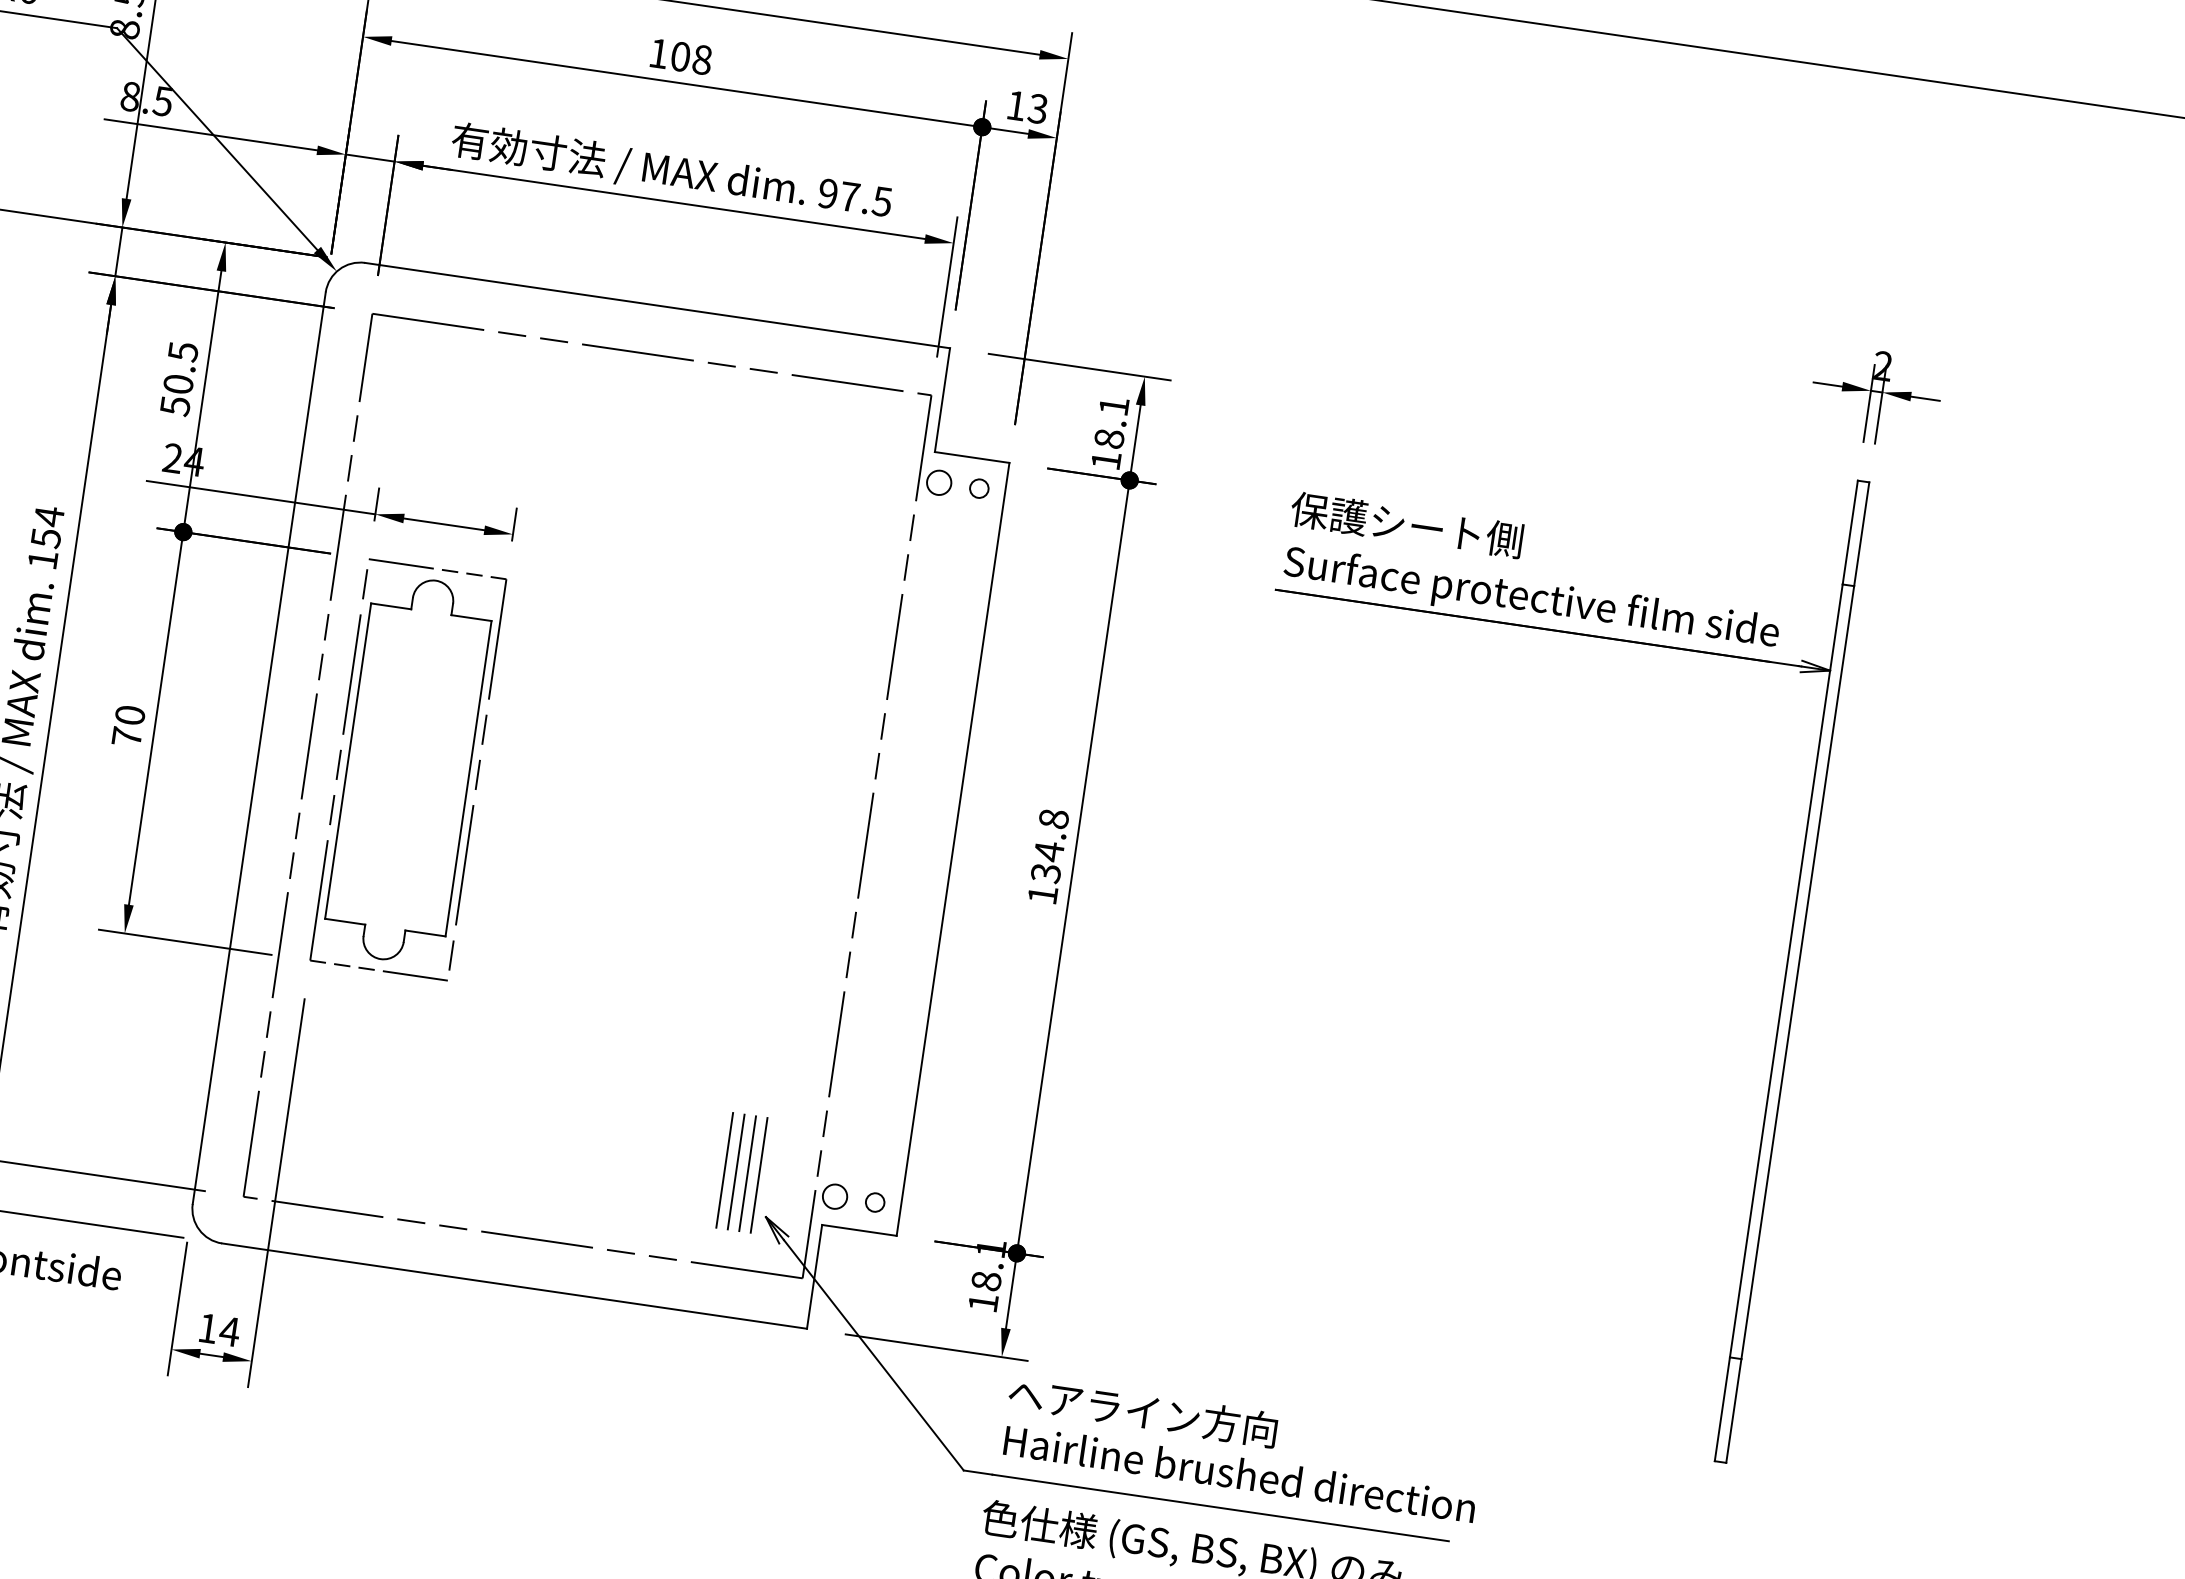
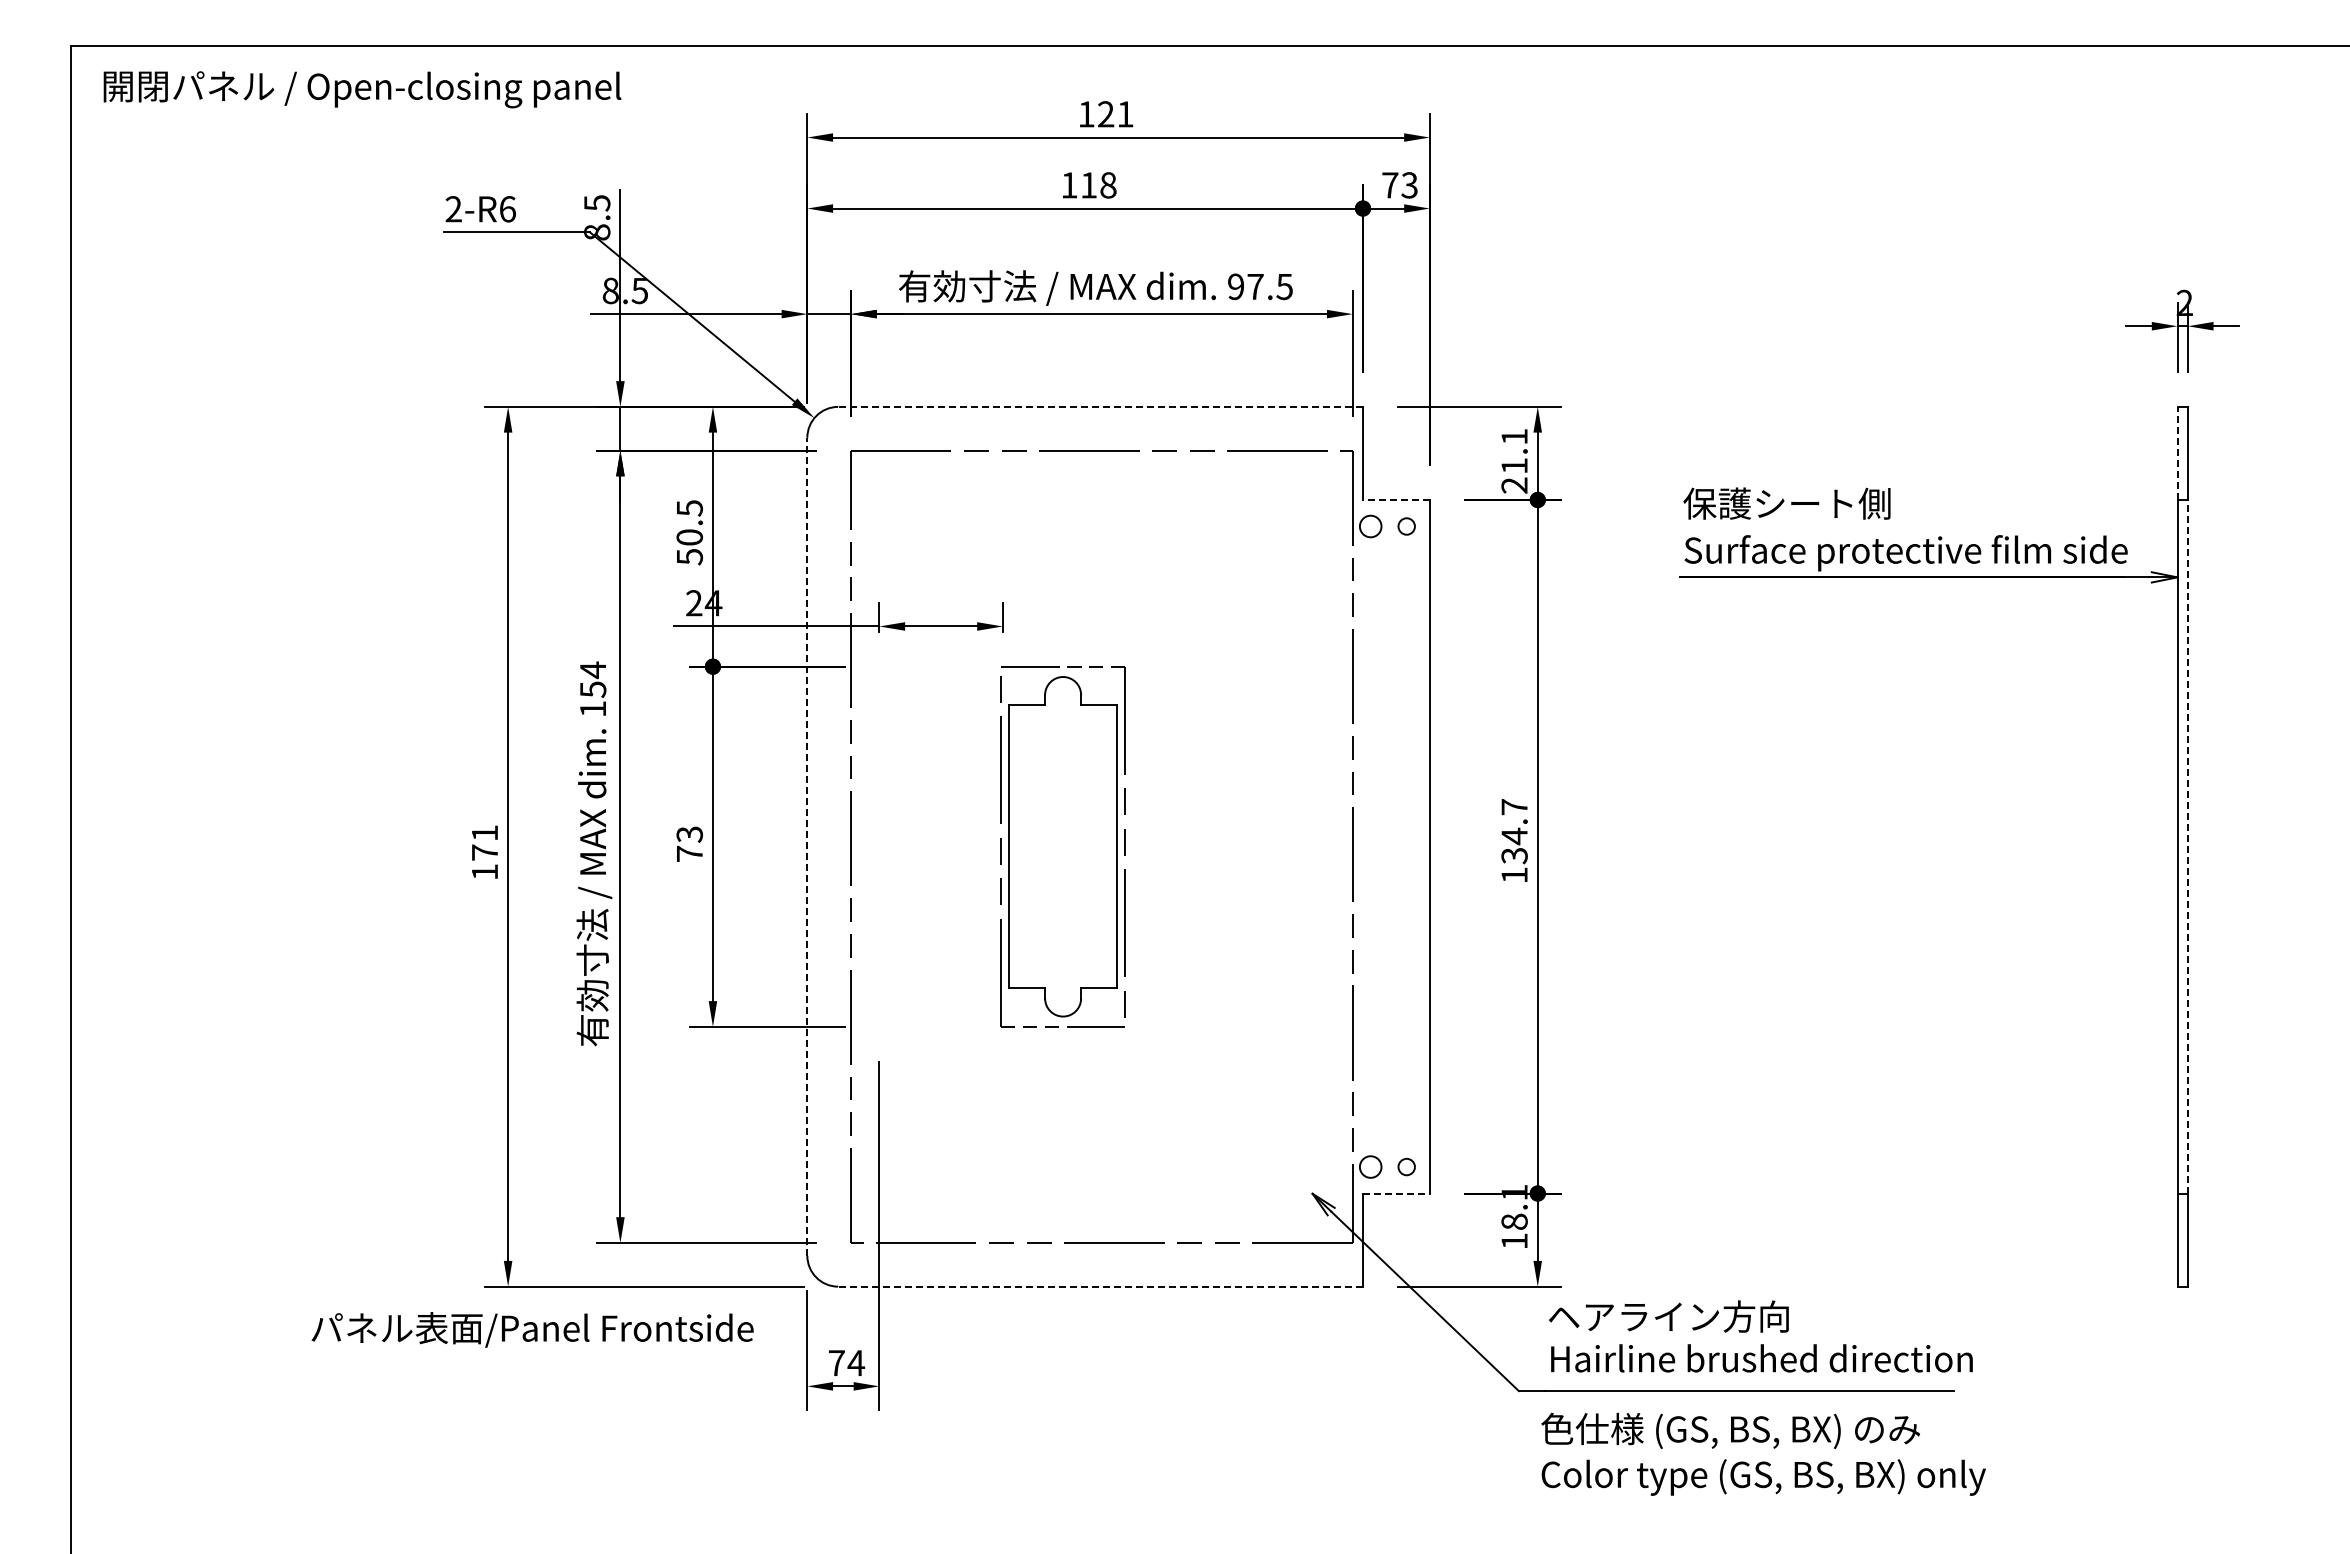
text: (681, 57) -> (1089, 185), 108 -> 118
text: (1016, 105) -> (1390, 185), 13 -> 73
line: (657, 305) -> (1100, 406), solid -> dashed
text: (1107, 449) -> (1514, 475), 18.1 -> 21.1
line: (971, 457) -> (1395, 500), solid -> dashed
line: (1850, 532) -> (2177, 453), solid -> dashed
text: (129, 715) -> (689, 834), 70 -> 73
line: (259, 747) -> (807, 846), solid -> dashed
part: (407, 769) -> (1062, 846), moved
text: (1053, 819) -> (1514, 807), 134.8 -> 134.7
line: (1797, 972) -> (2187, 846), solid -> dashed
line: (724, 1169) -> (1270, 1157), removed
line: (736, 1171) -> (1280, 1157), removed
line: (747, 1173) -> (1290, 1157), removed
line: (759, 1174) -> (1301, 1157), removed
line: (859, 1230) -> (1396, 1193), solid -> dashed
line: (514, 1285) -> (1100, 1286), solid -> dashed
text: (207, 1327) -> (836, 1362), 14 -> 74

